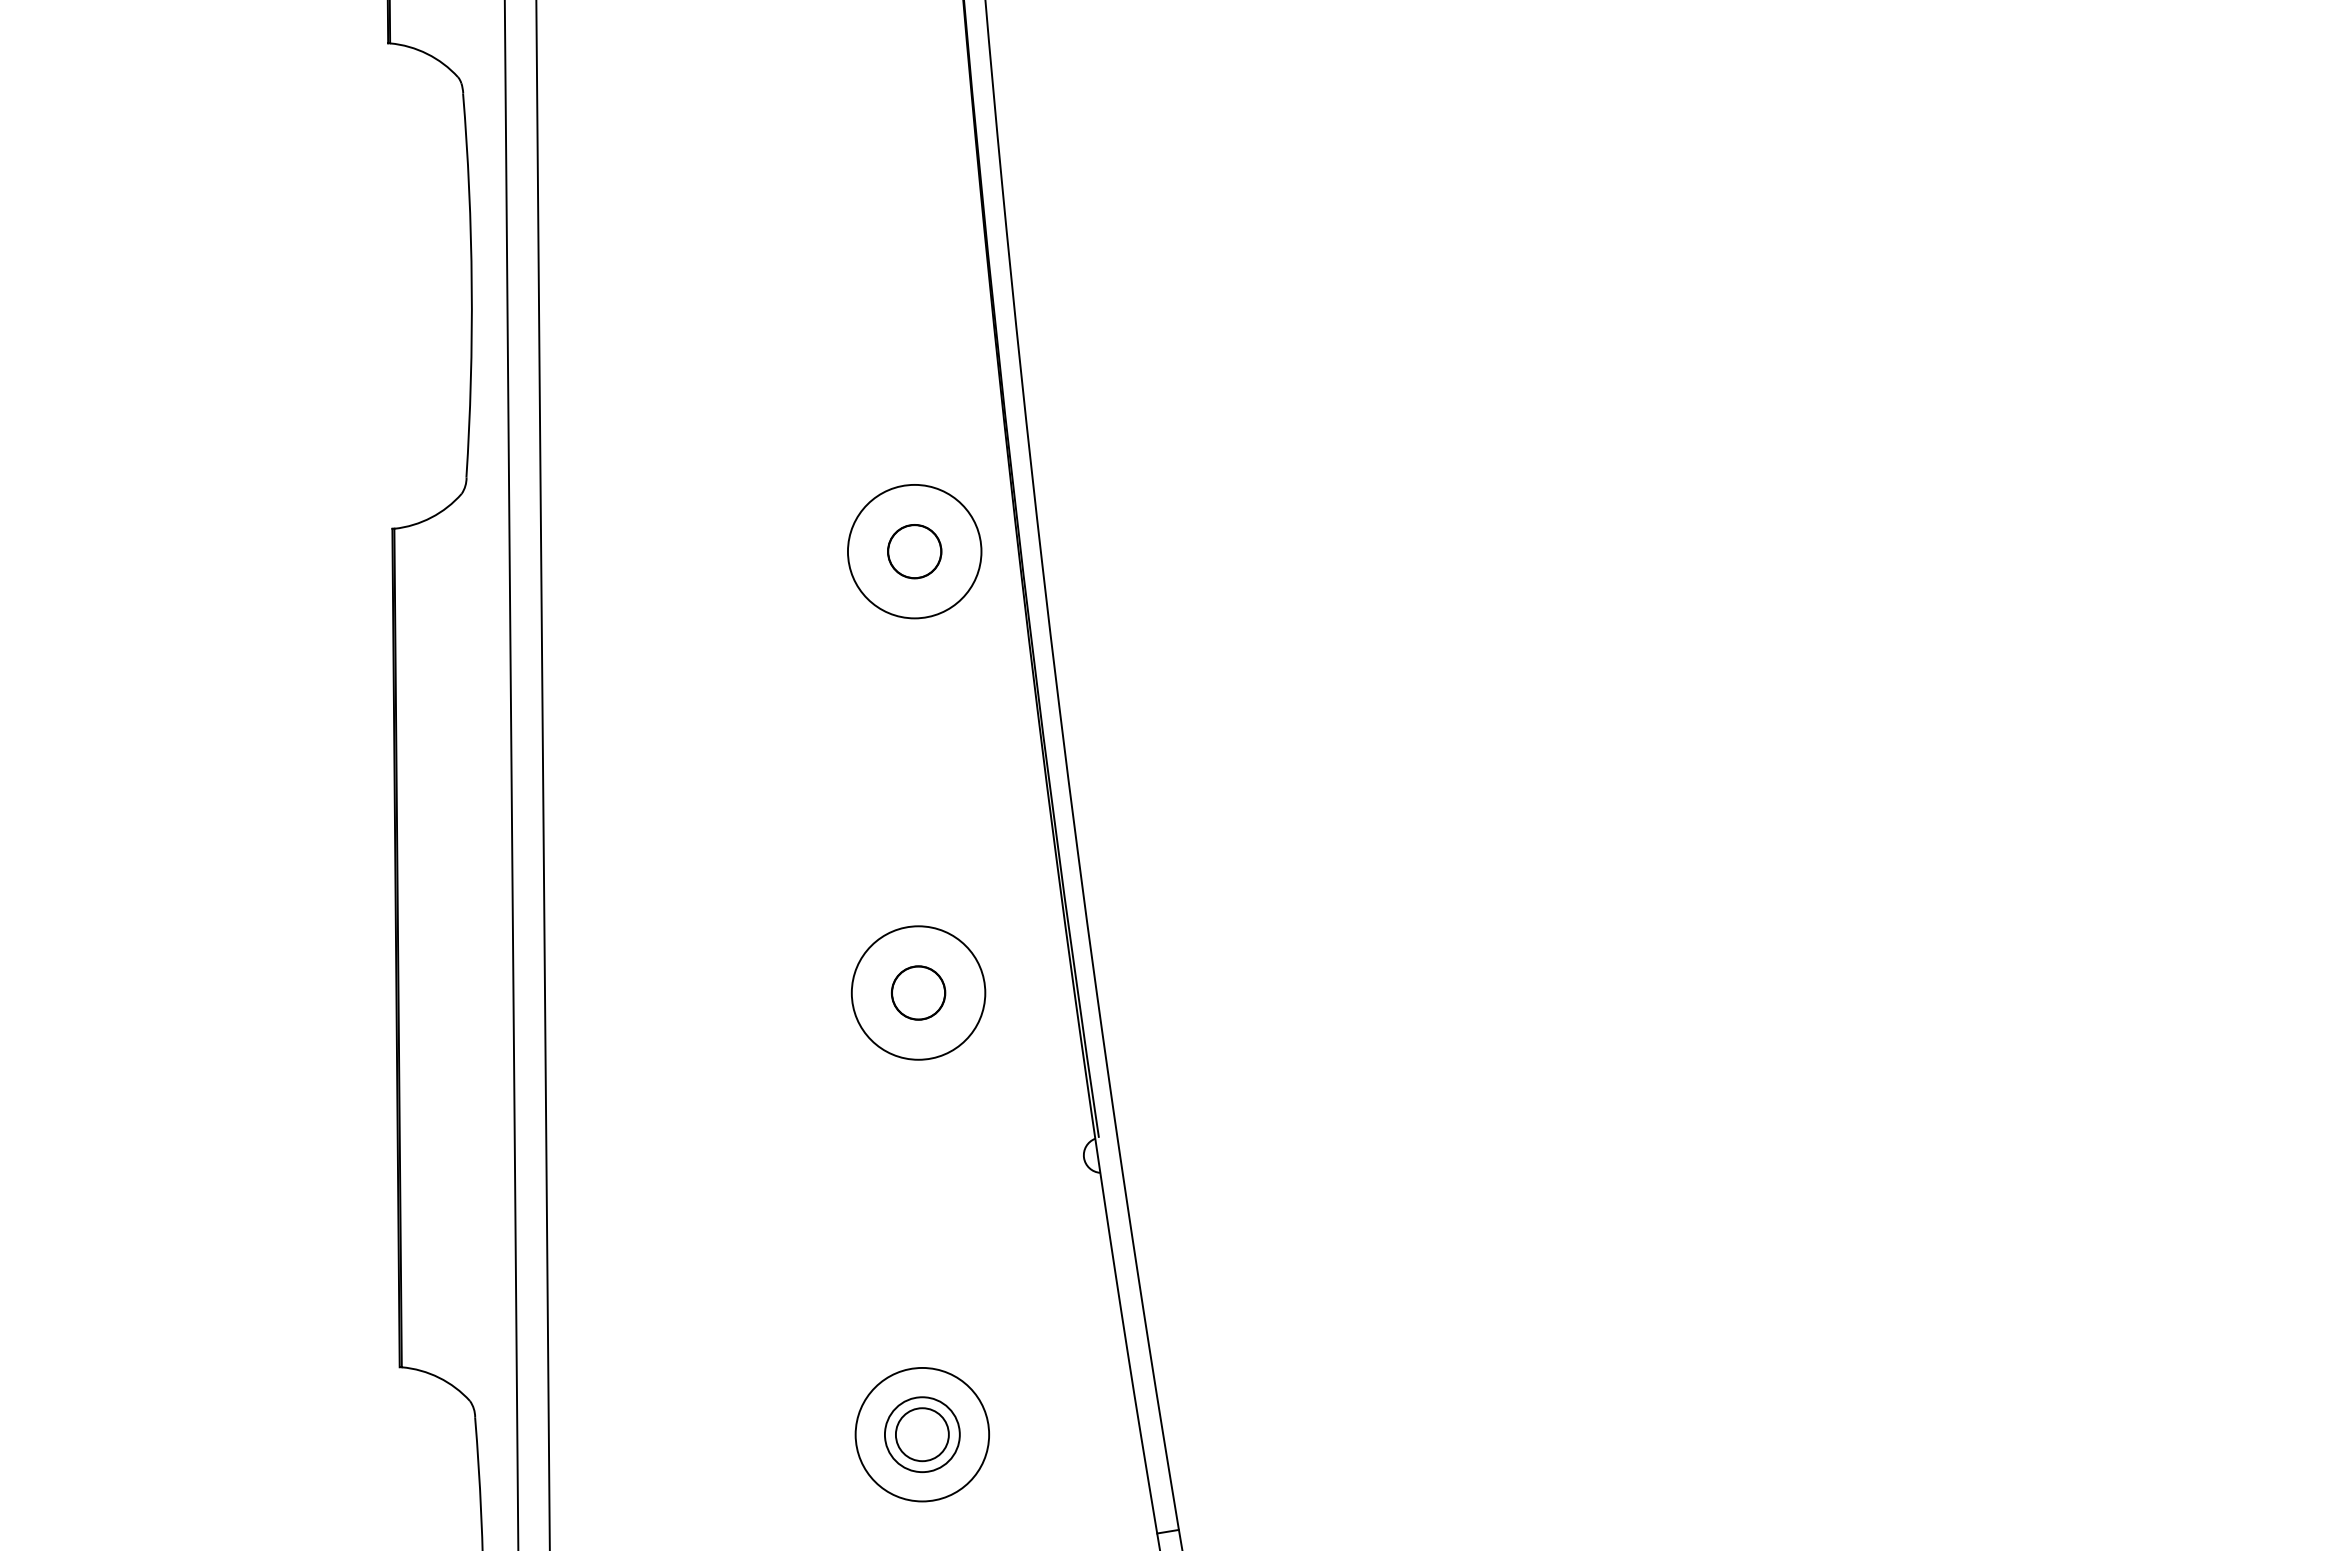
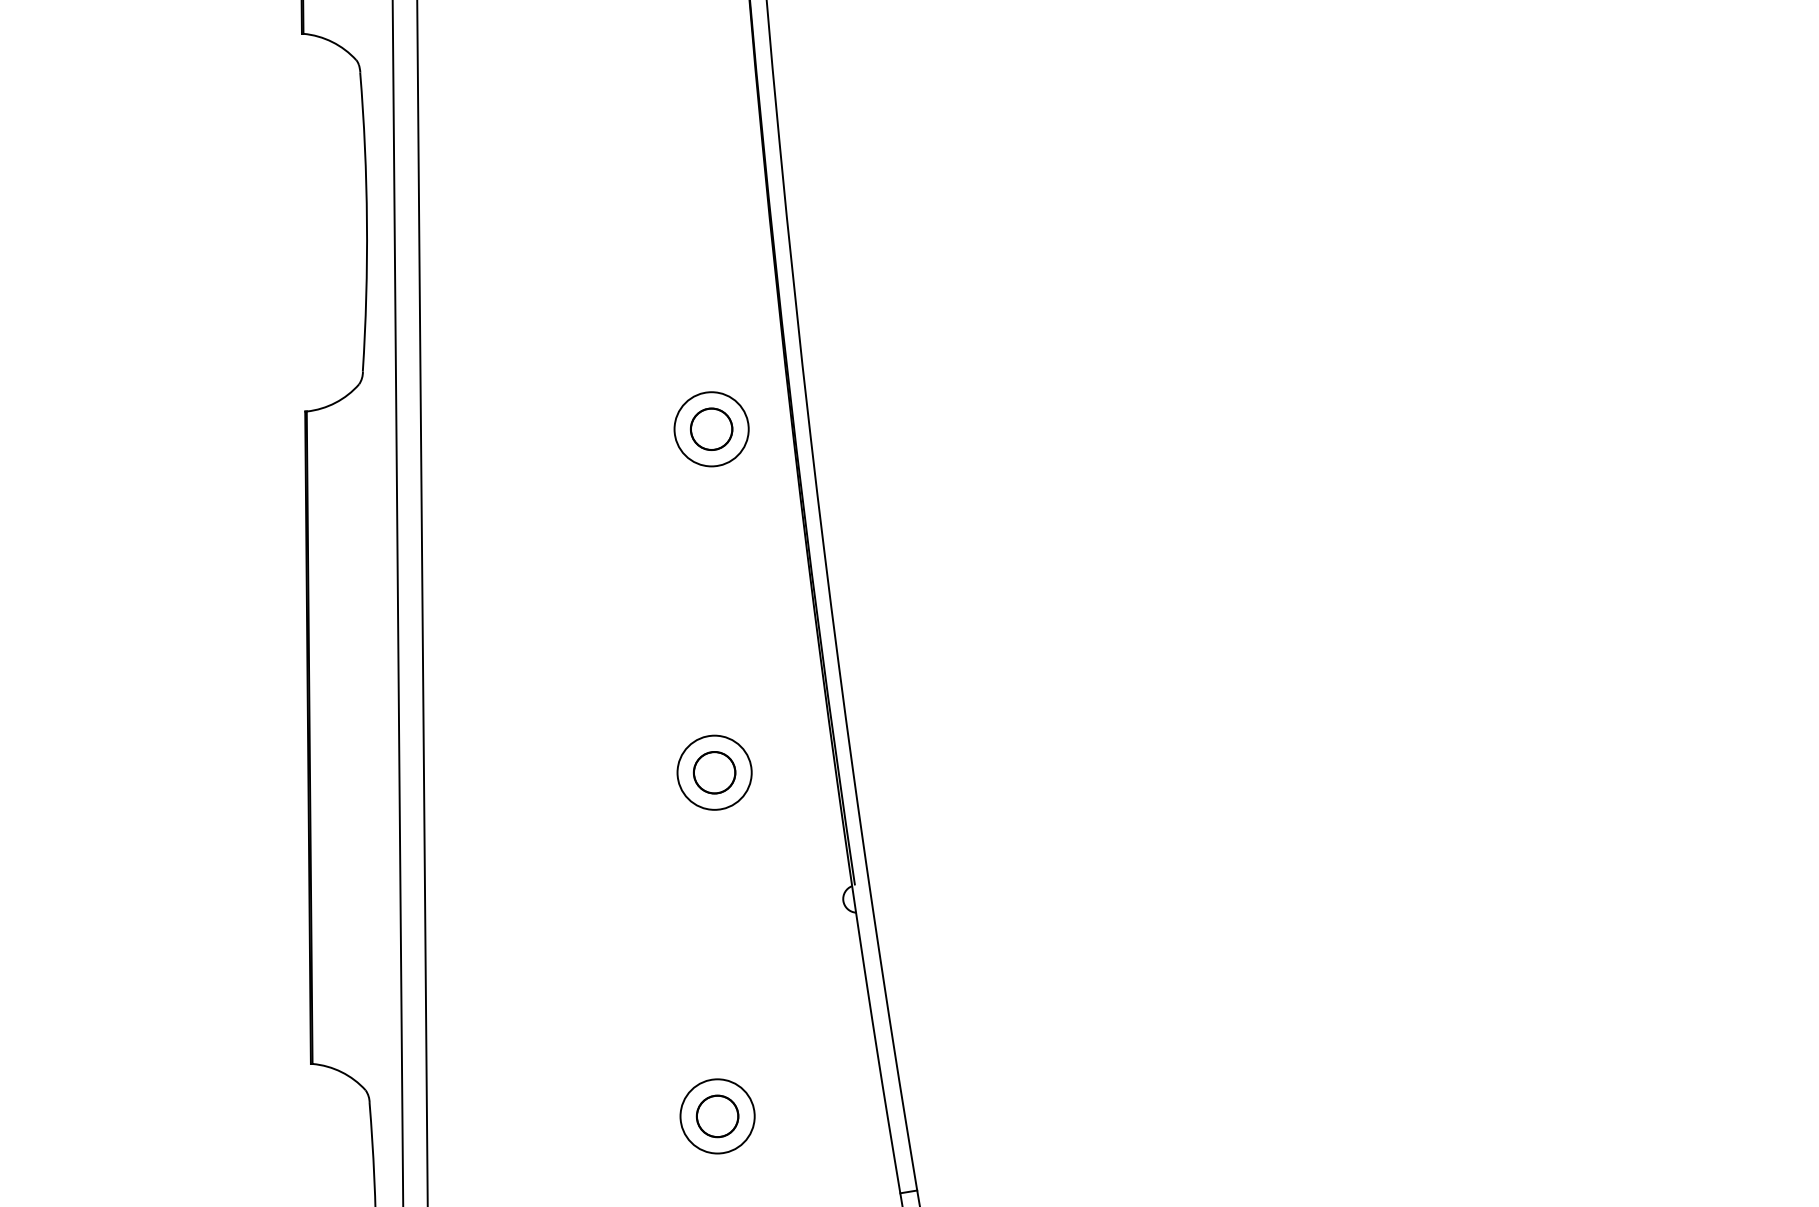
circle: (914, 551) -> (711, 429), size x0.71
circle: (918, 992) -> (714, 772), size x0.71
circle: (922, 1434) -> (717, 1116), size x0.71
circle: (922, 1434) -> (717, 1116), size x0.71

